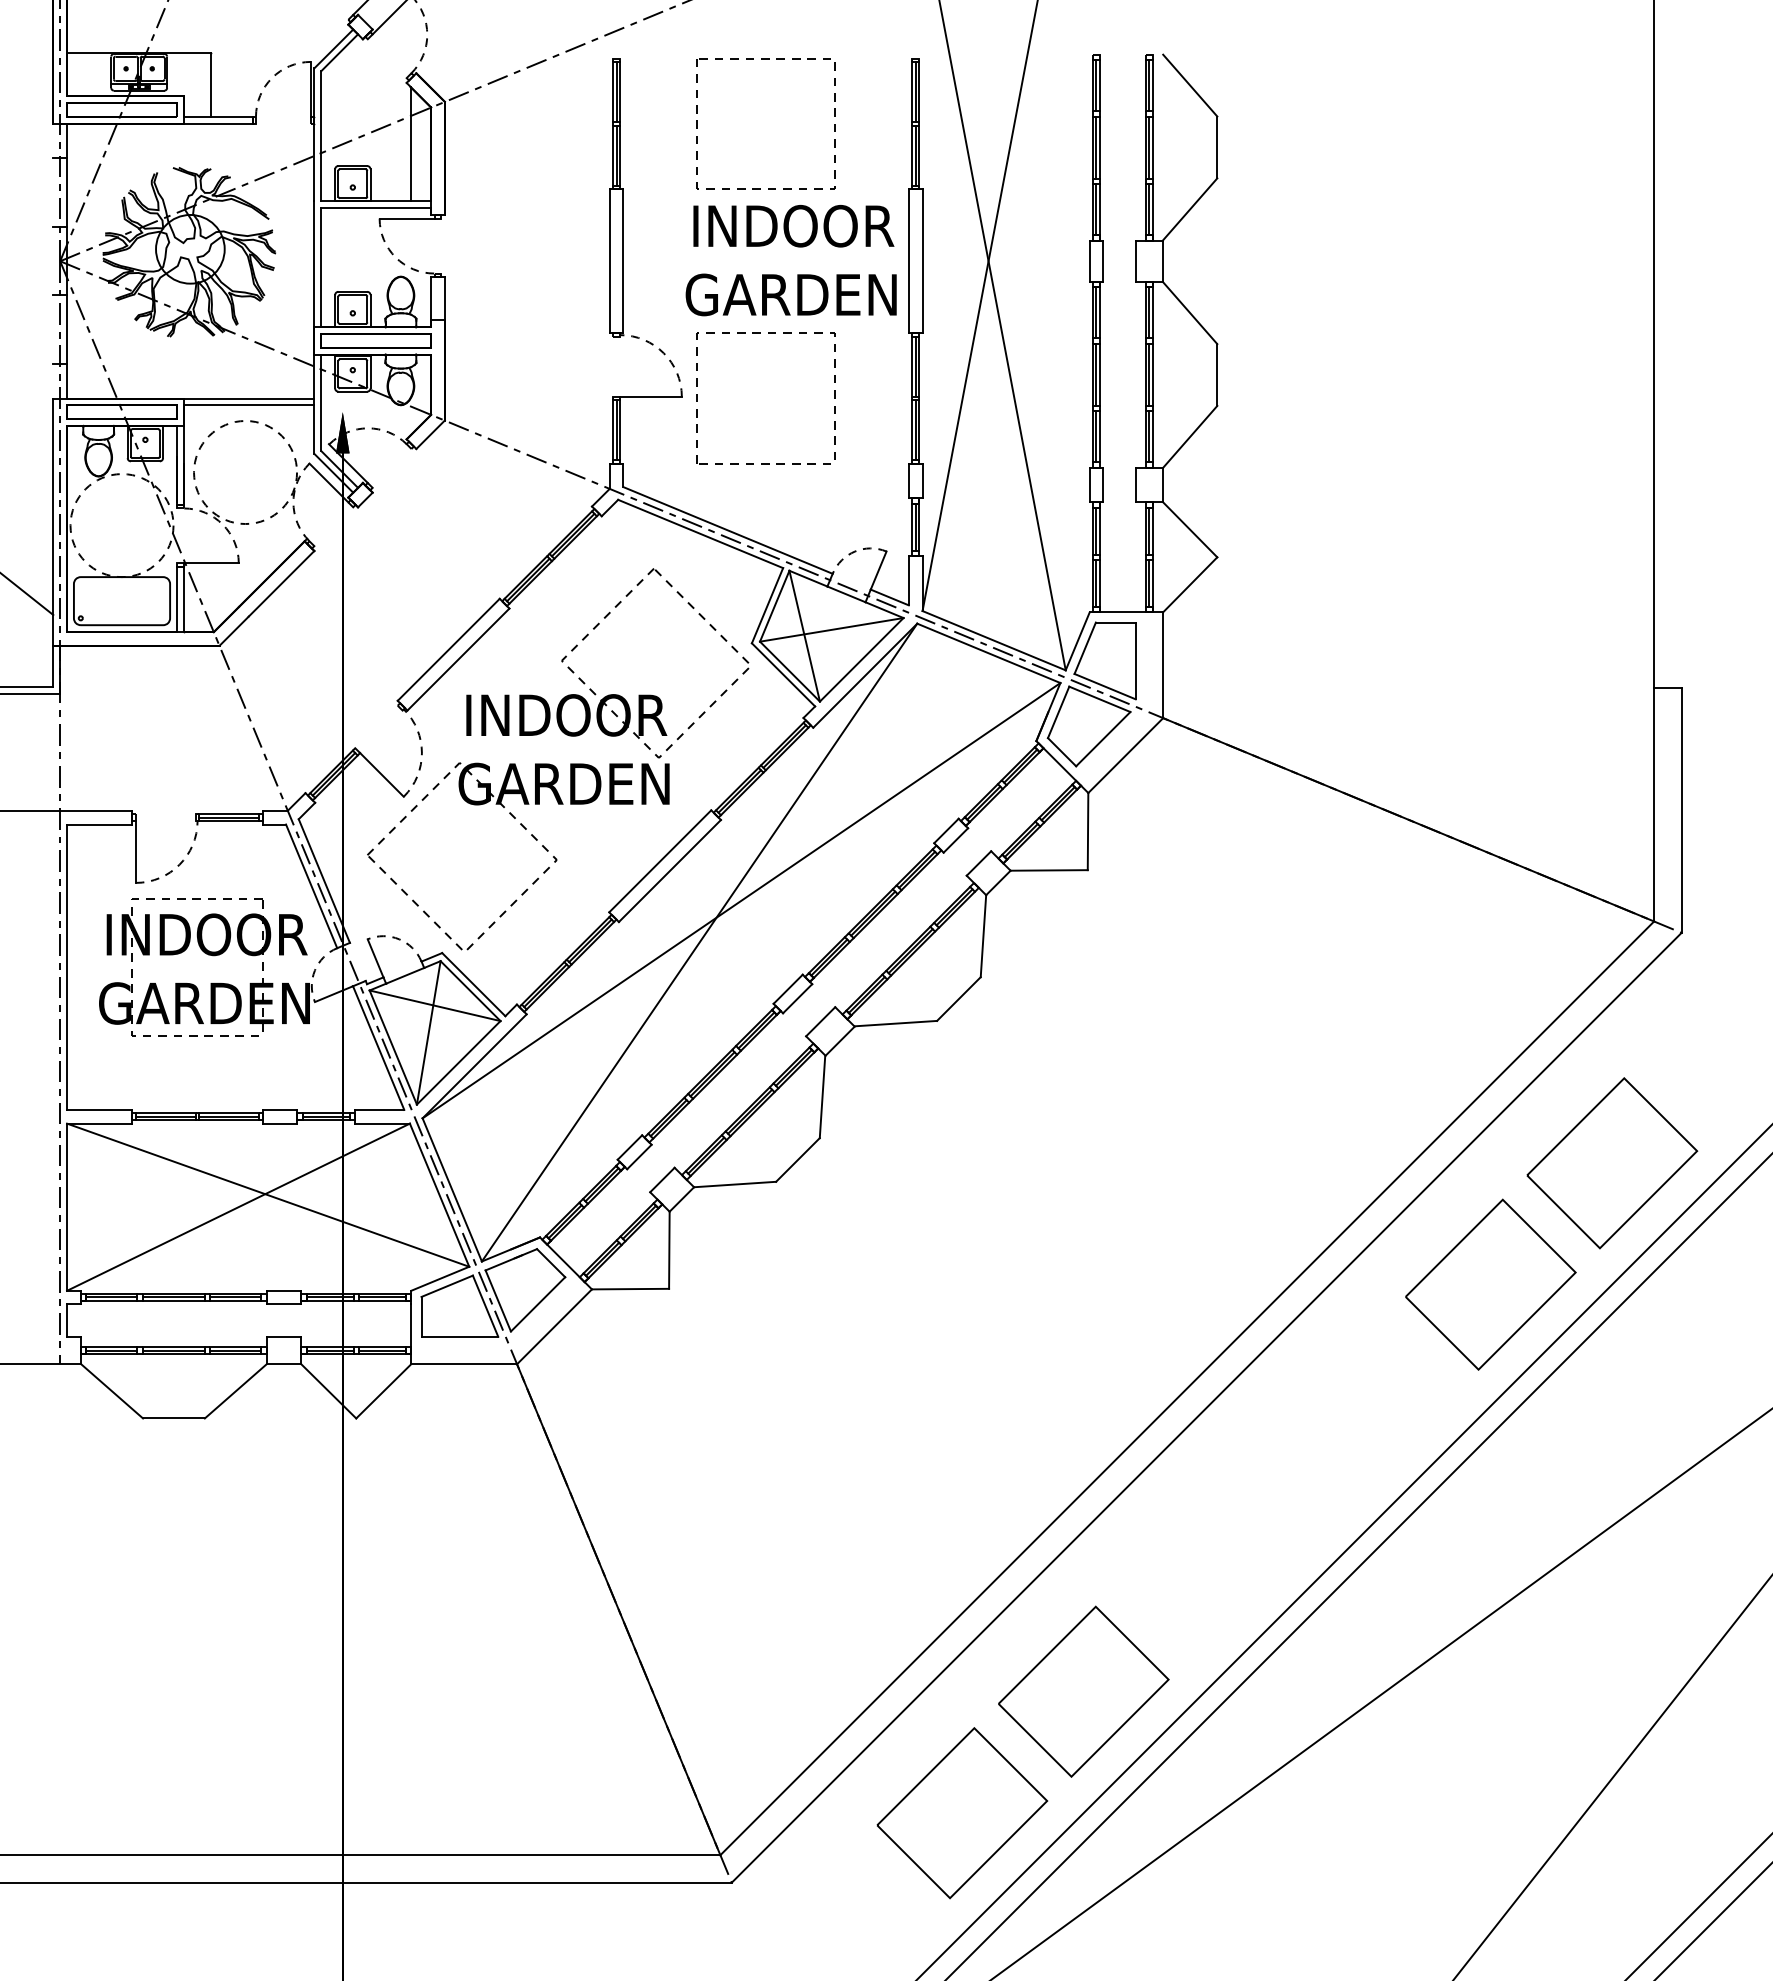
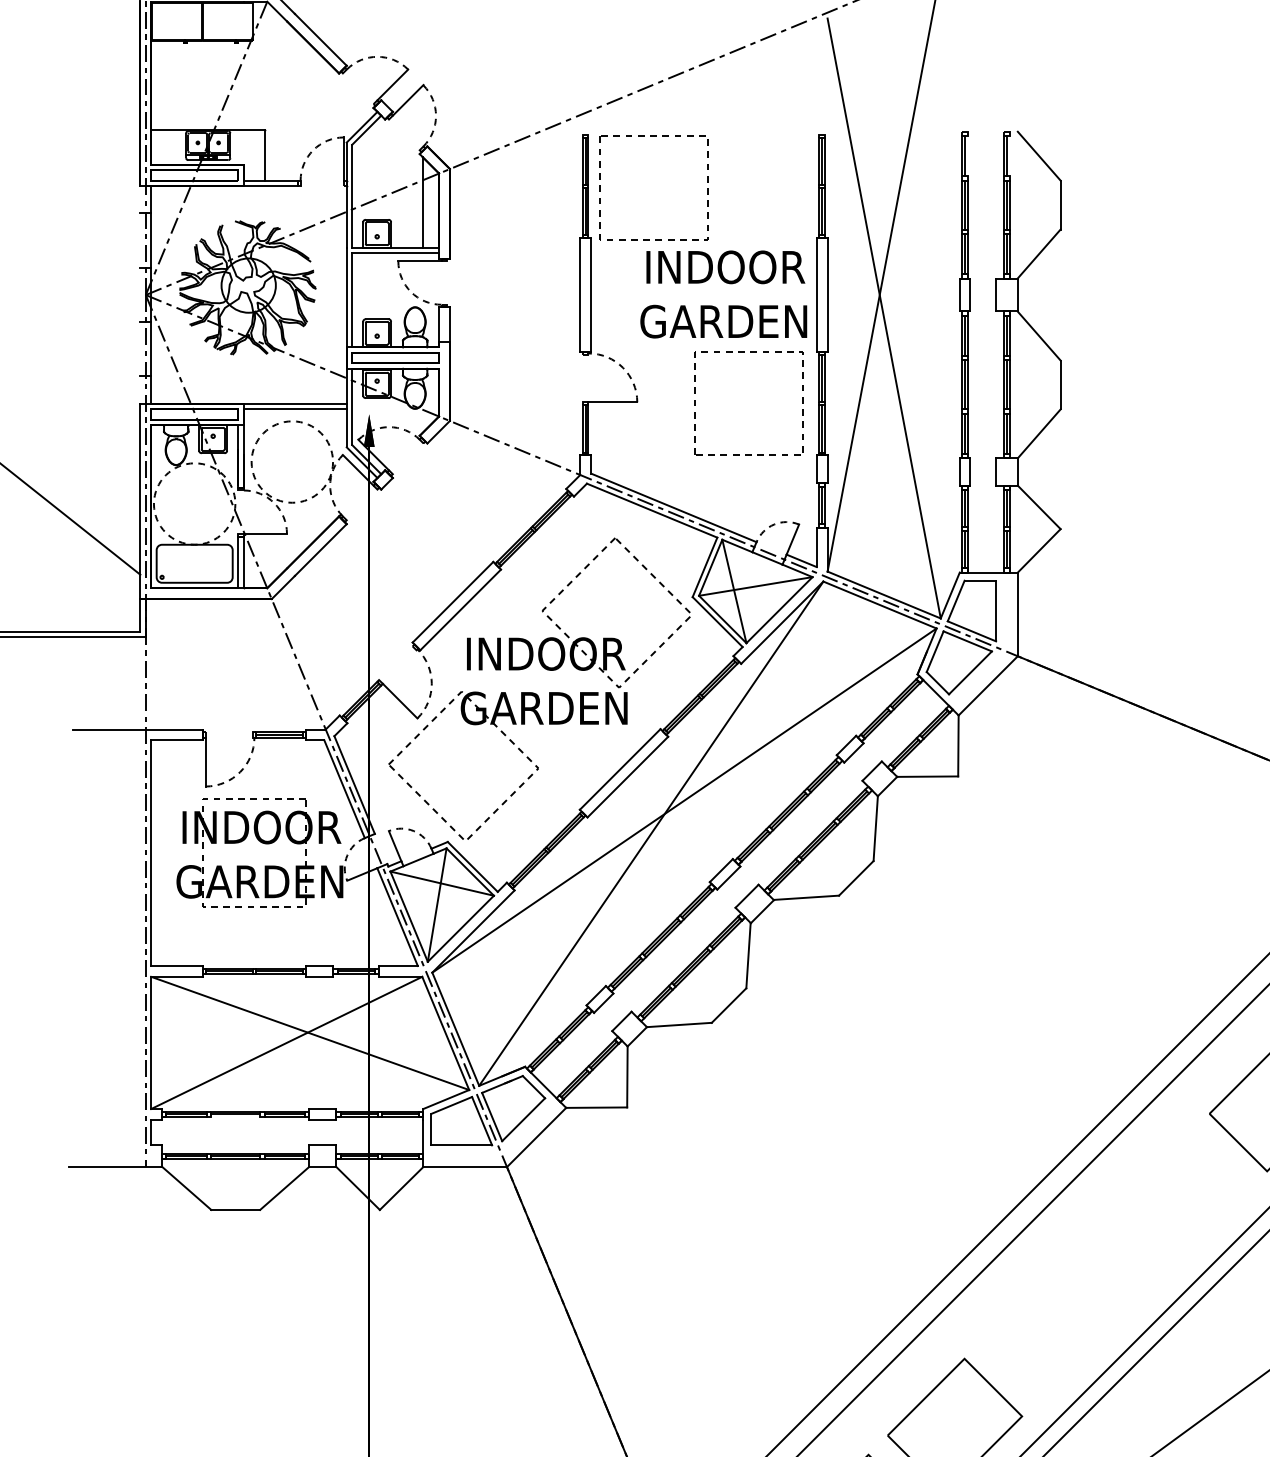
part: (765, 59) -> (653, 137), moved
line: (1099, 85) -> (967, 156), removed
line: (1152, 85) -> (1009, 156), removed
part: (765, 463) -> (748, 454), moved
line: (173, 1300) -> (235, 1116), removed

